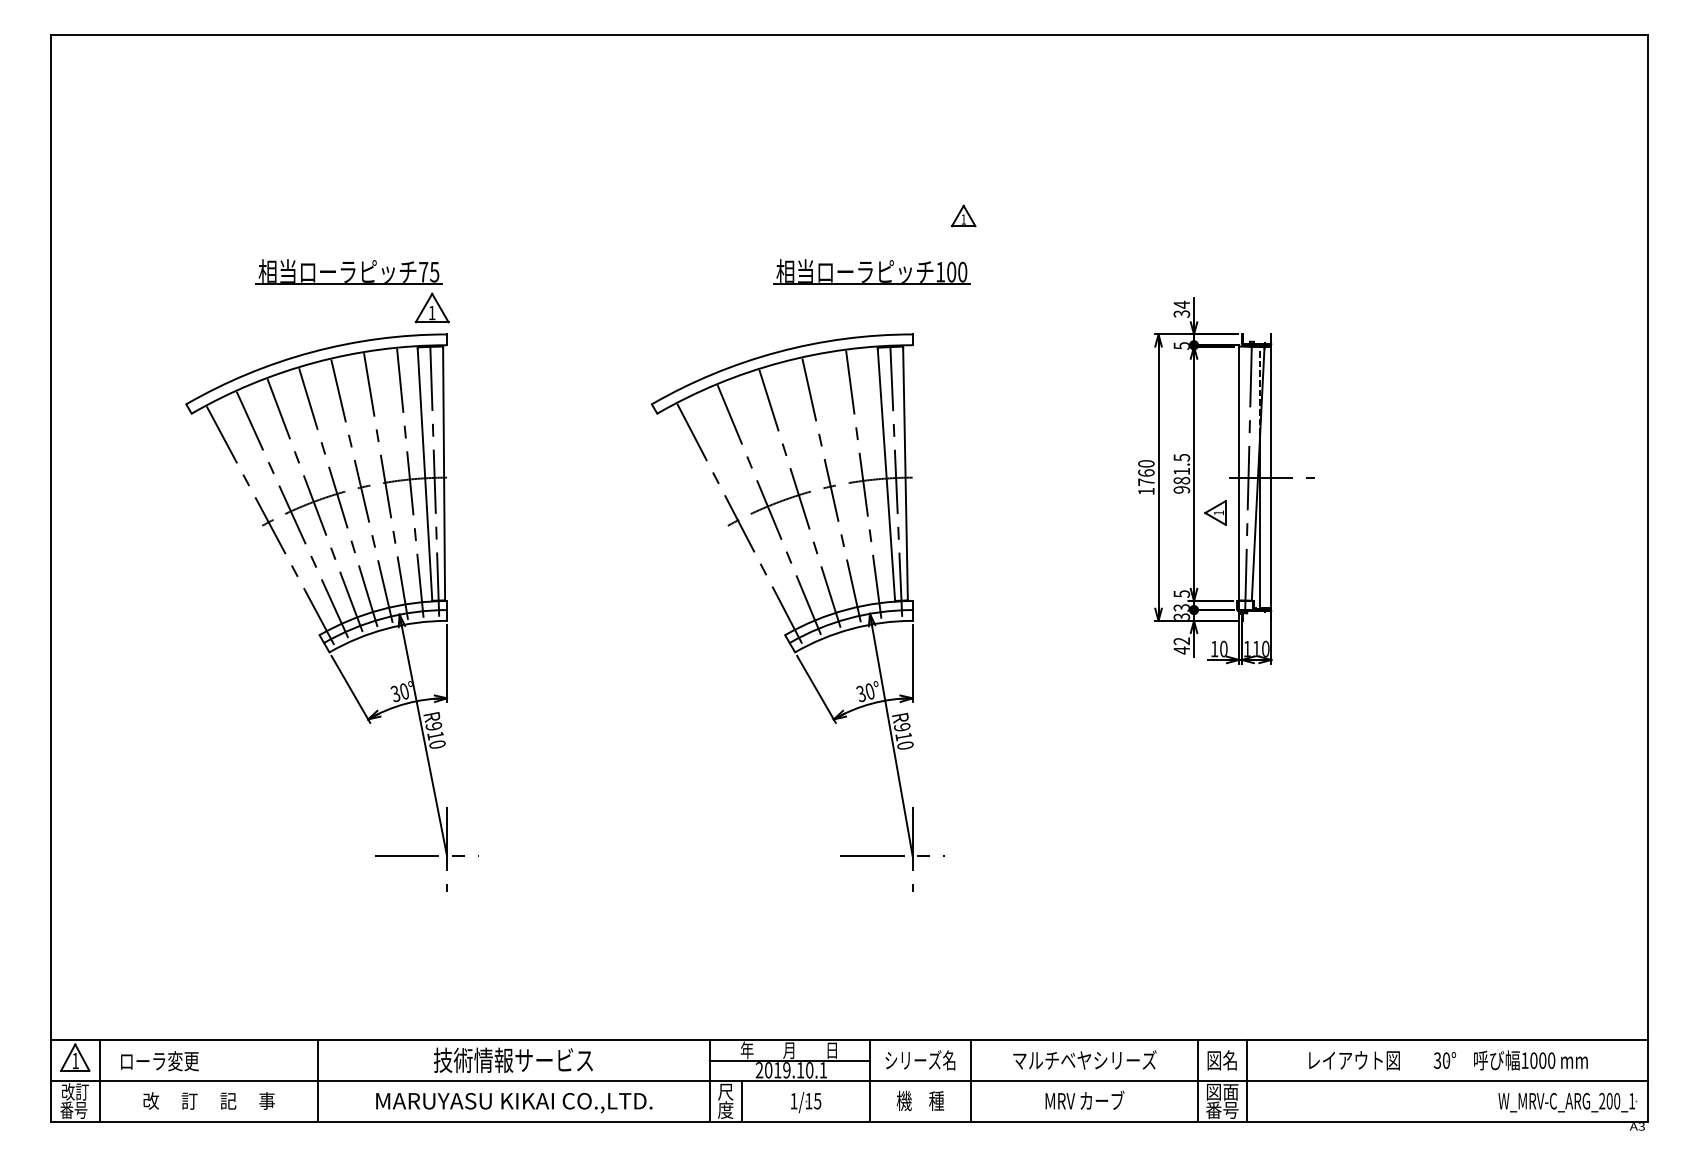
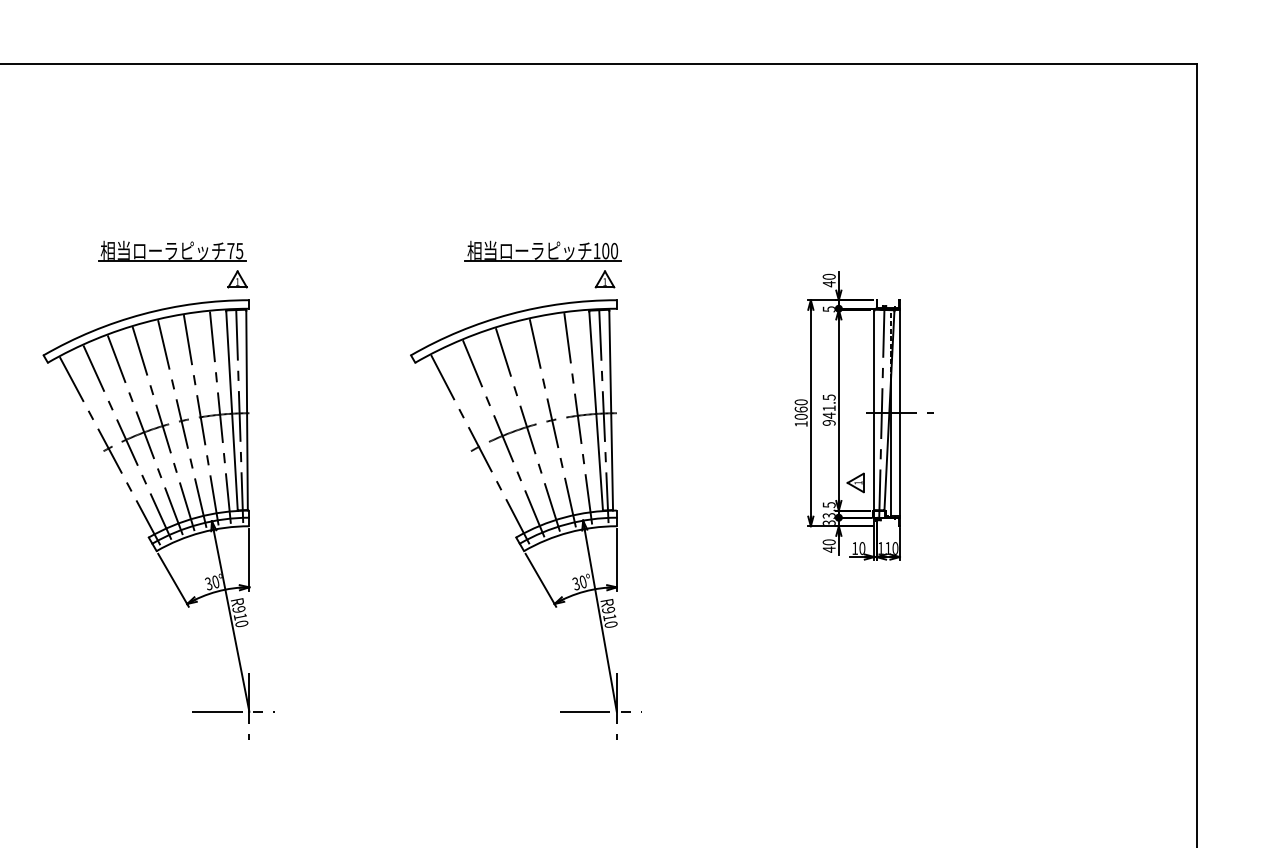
part: (963, 215) -> (604, 278), moved
part: (871, 271) -> (542, 250), moved
part: (431, 307) -> (237, 278), size x0.71
text: (1181, 309) -> (828, 280), 34 -> 40
text: (1181, 480) -> (828, 415), 981.5 -> 941.5
text: (1146, 481) -> (801, 416), 1760 -> 1060
part: (1215, 512) -> (855, 482), moved
text: (1181, 641) -> (828, 542), 42 -> 40

